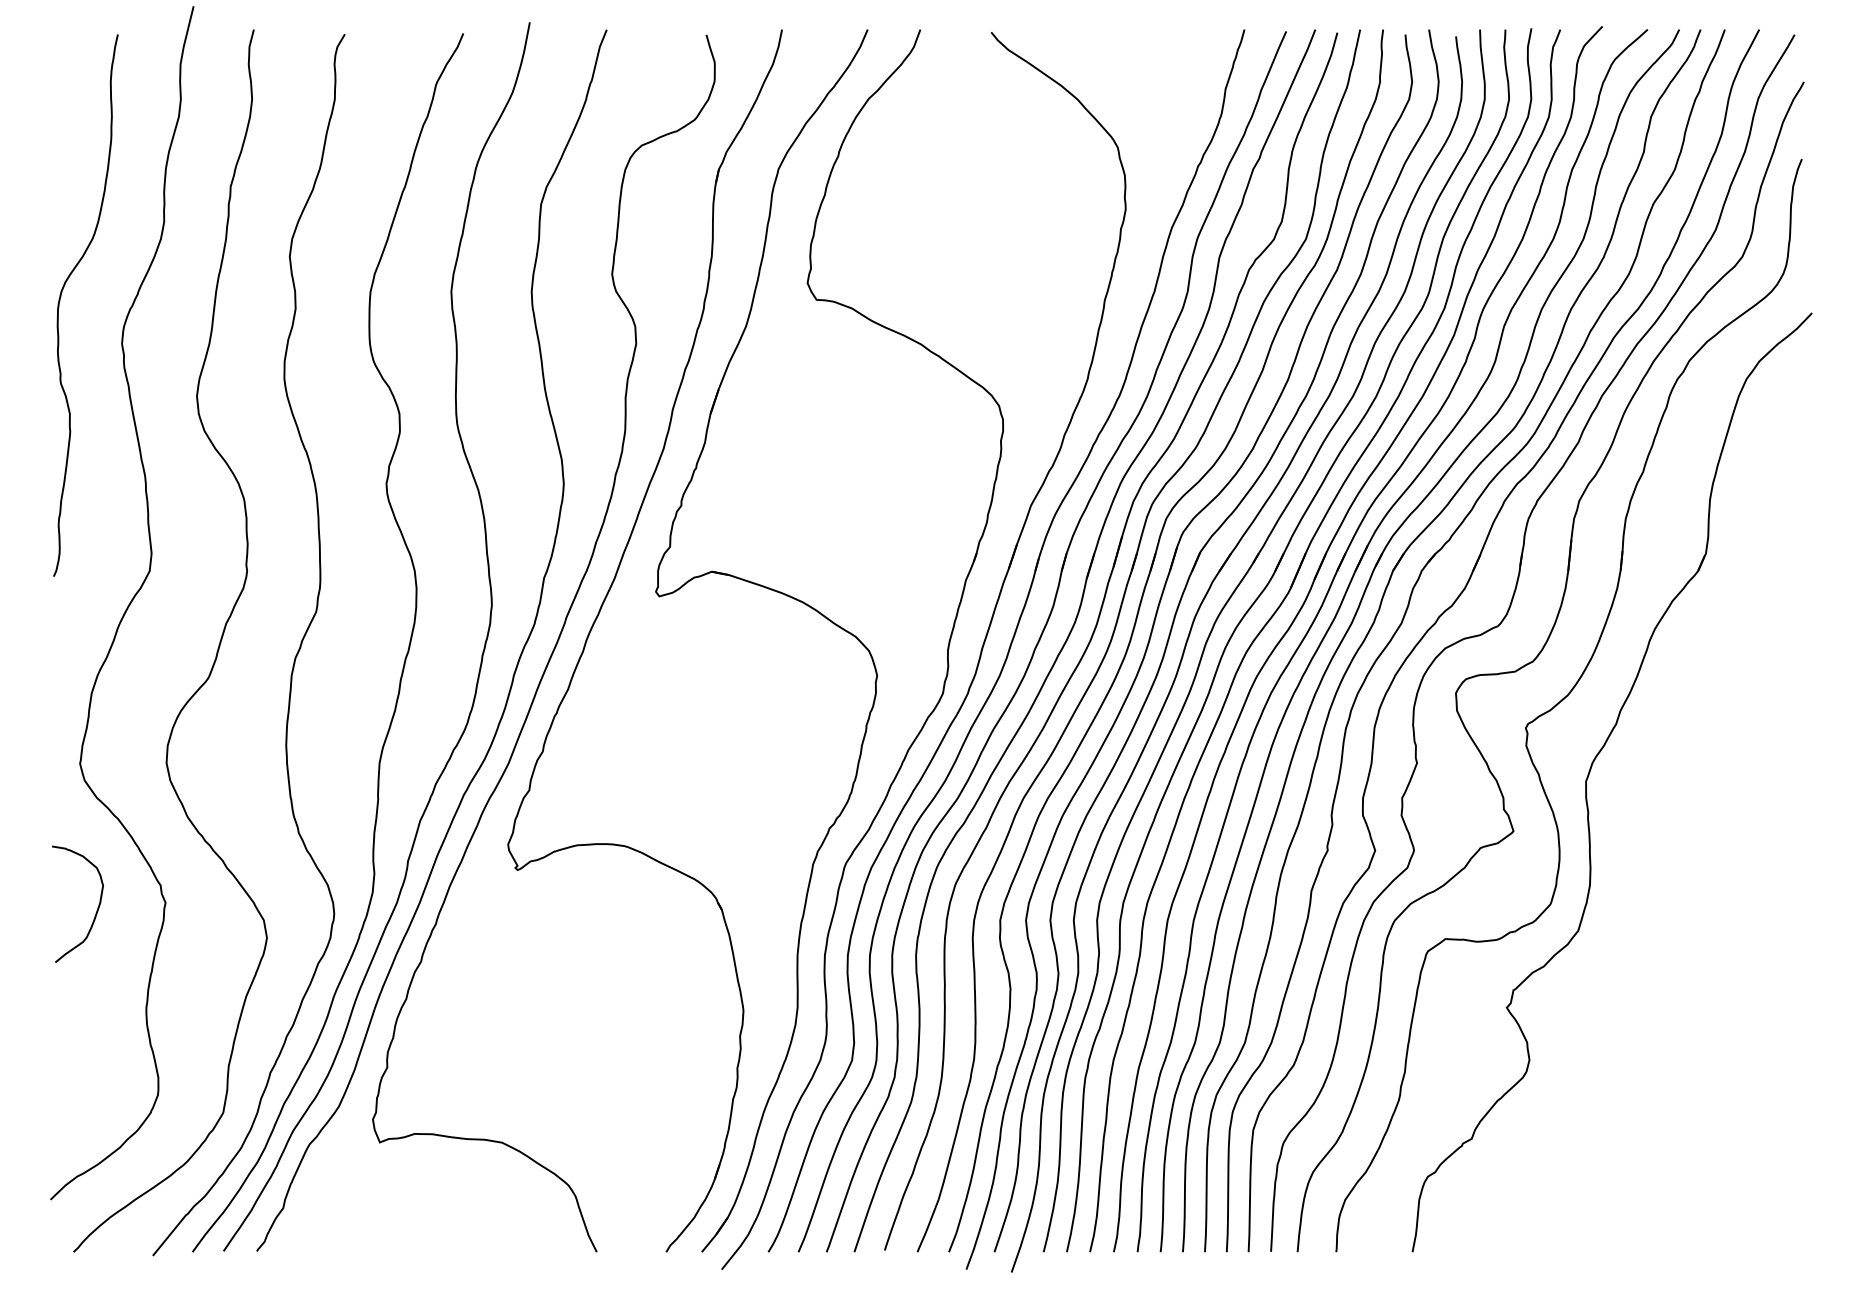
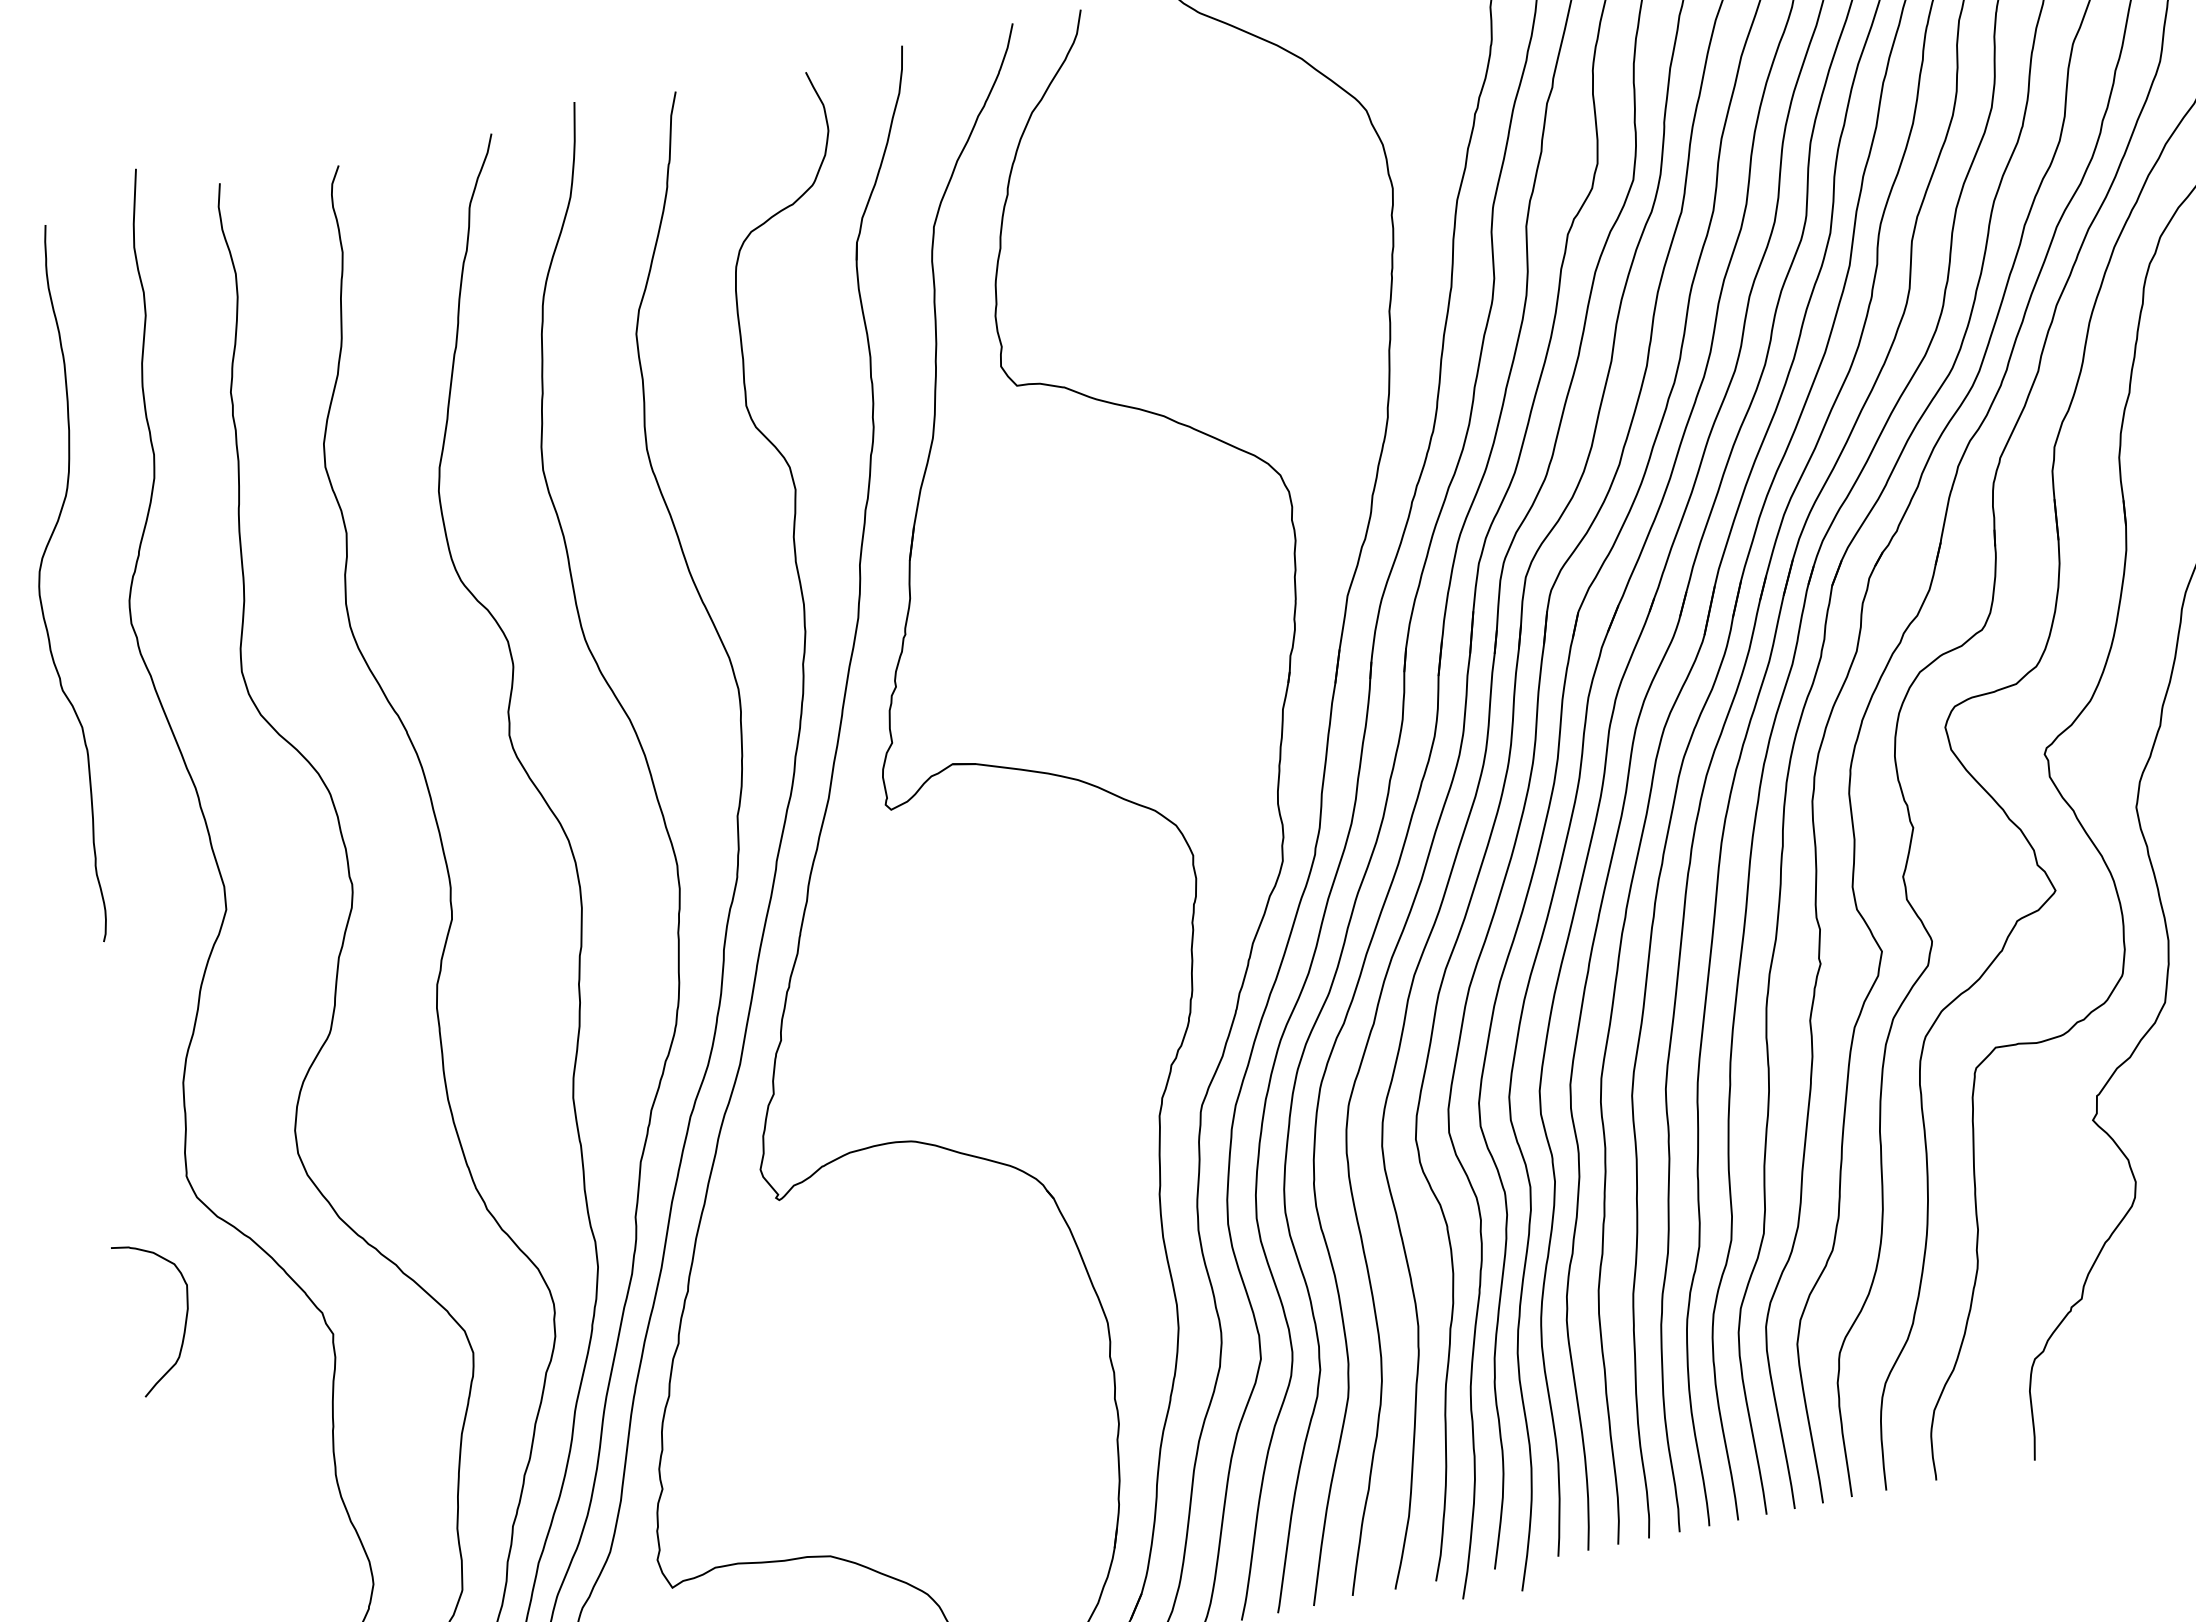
curve: (96, 910) -> (184, 1319), moved

